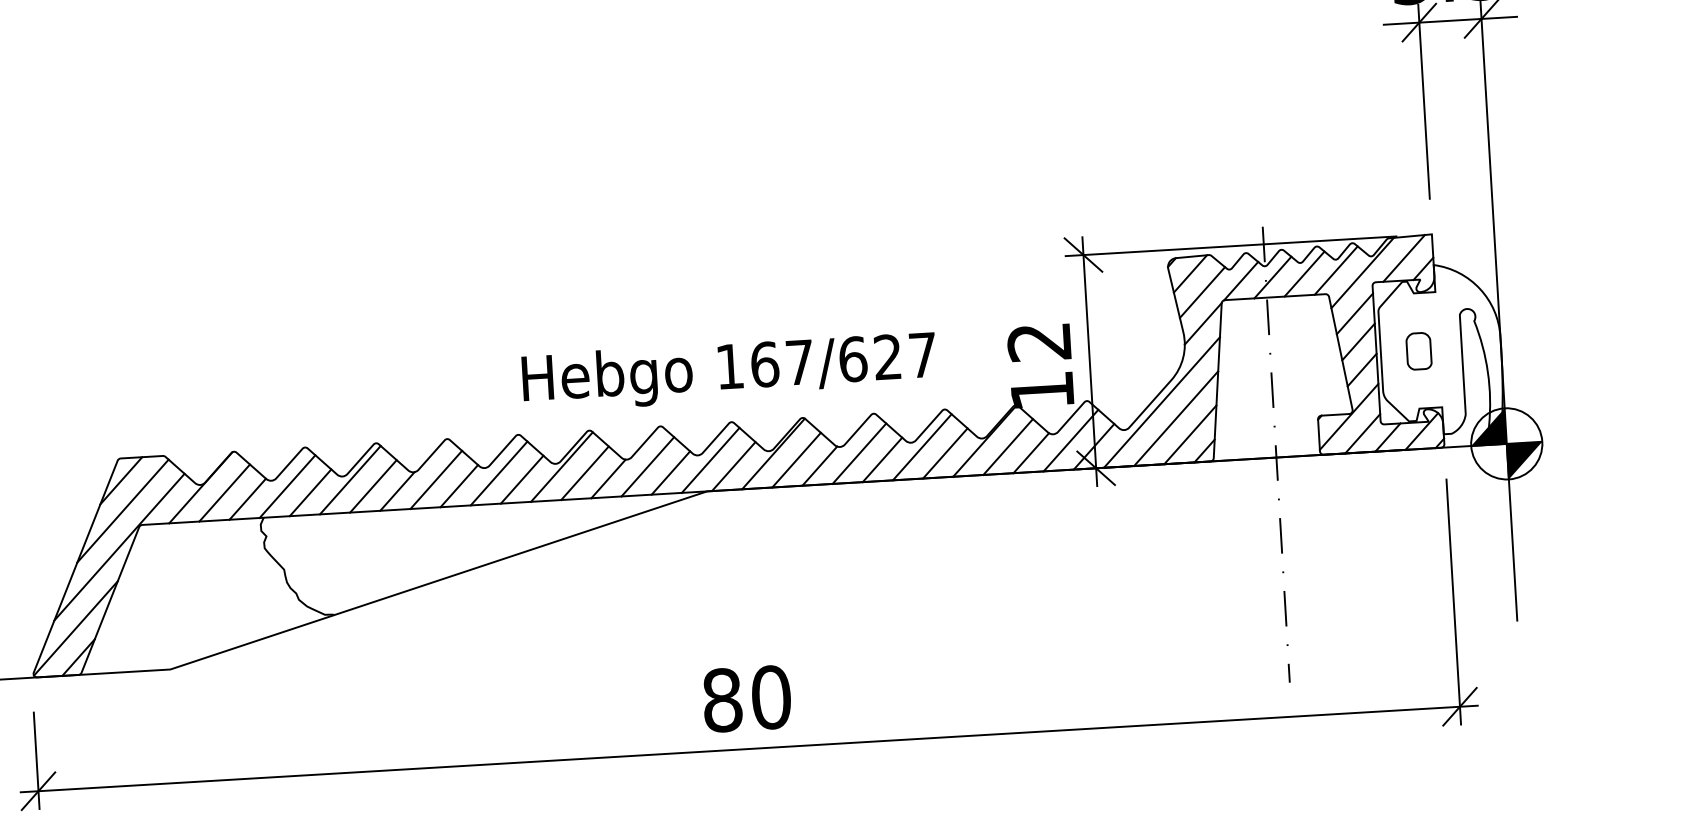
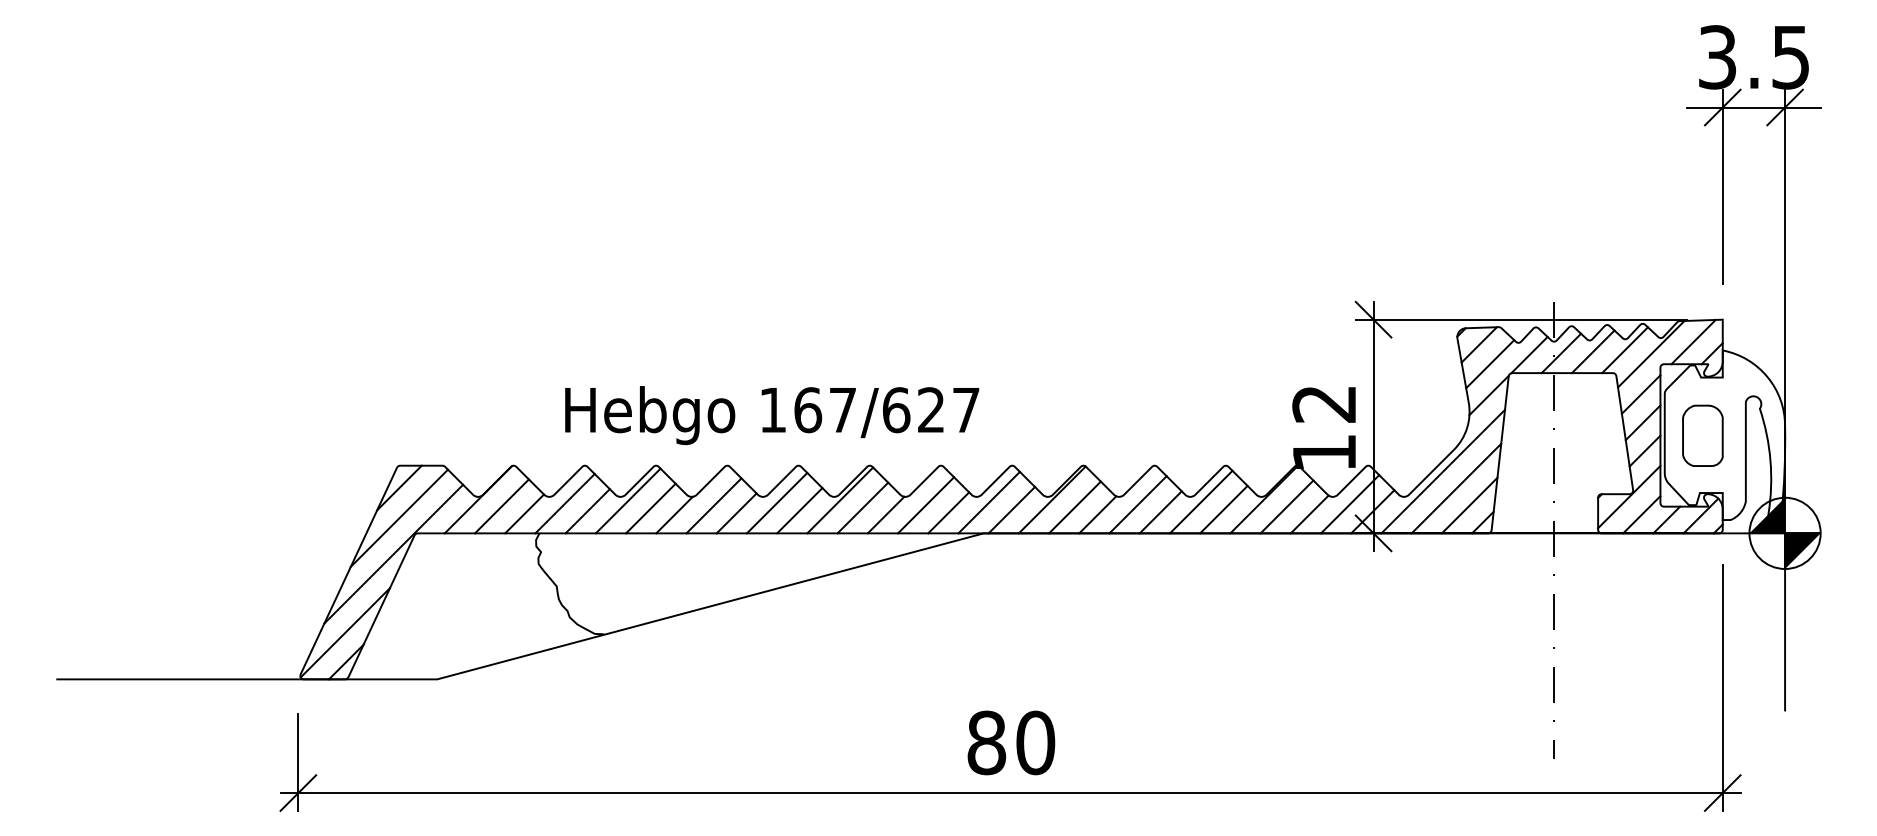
part: (1418, 351) -> (1702, 435), size x1.67
text: (729, 372) -> (772, 415), moved

